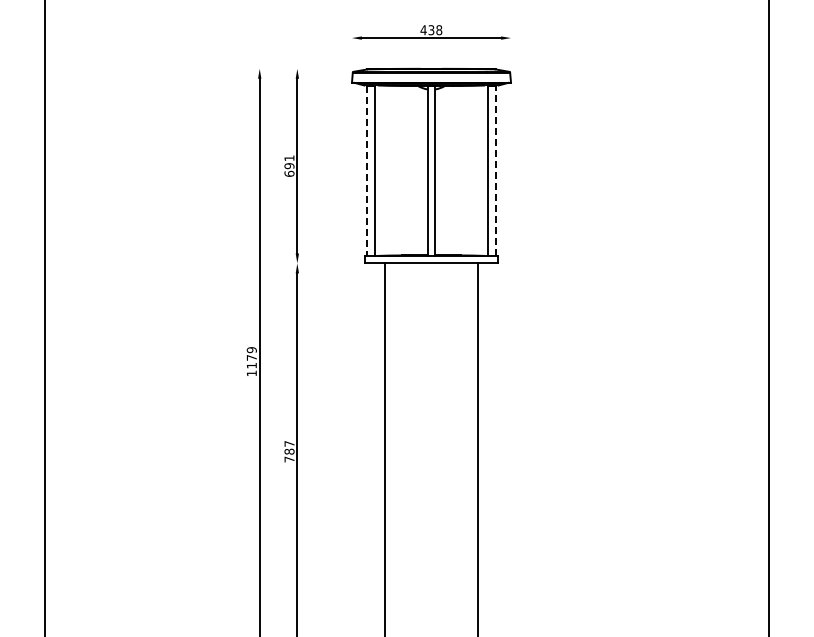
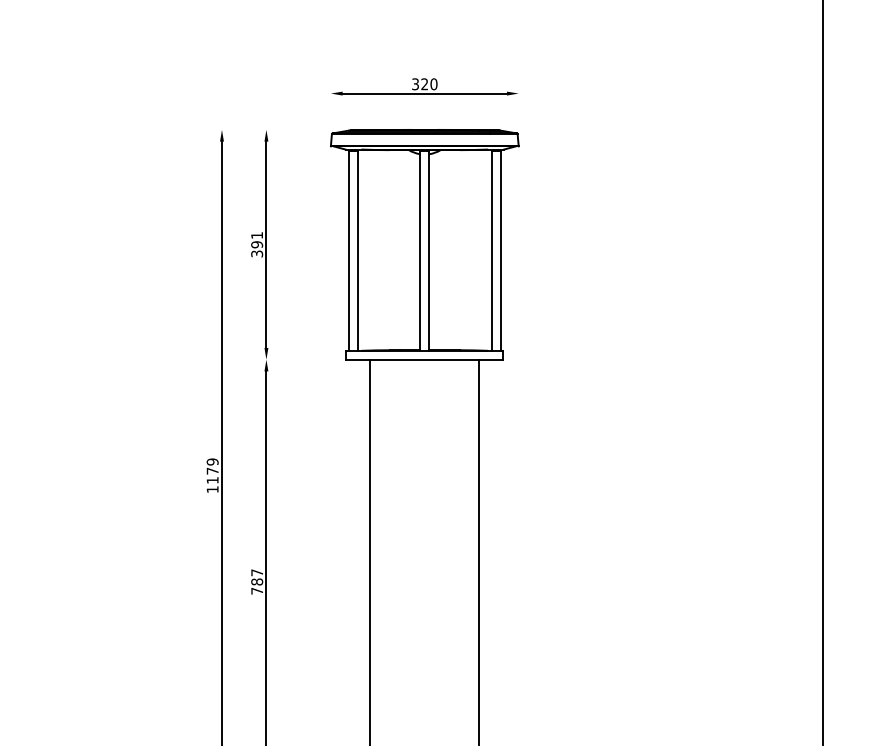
text: (431, 30) -> (424, 84), 438 -> 320
line: (367, 171) -> (349, 251), dashed -> solid
line: (495, 171) -> (500, 251), dashed -> solid
text: (289, 173) -> (257, 253), 691 -> 391

